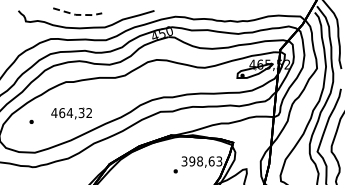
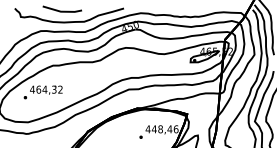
line: (77, 14) -> (62, 11), dashed -> solid
part: (71, 113) -> (46, 90), moved
text: (201, 161) -> (161, 129), 398,63 -> 448,46

